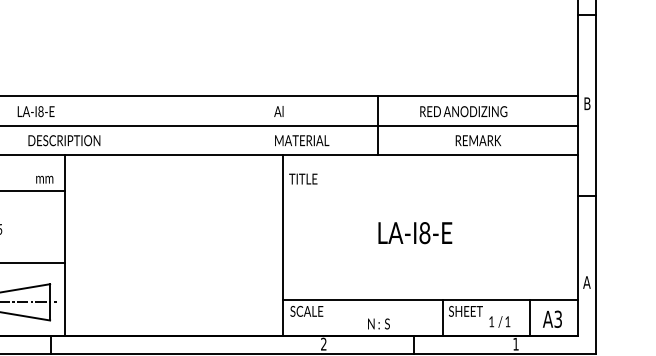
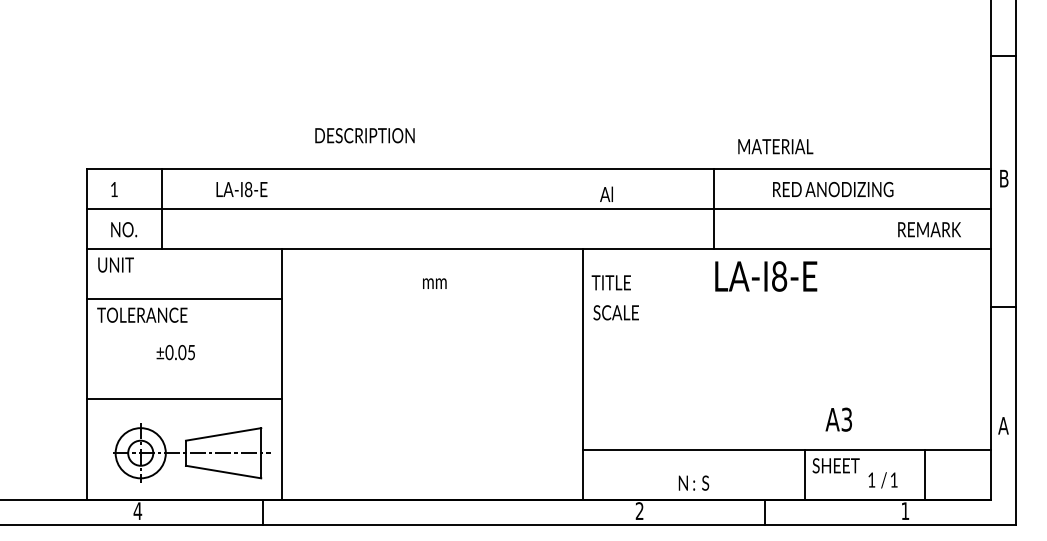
text: (278, 110) -> (606, 193), moved
text: (64, 140) -> (364, 135), moved
text: (301, 140) -> (775, 146), moved
text: (478, 140) -> (929, 229), moved
text: (44, 179) -> (434, 283), moved
text: (415, 233) -> (766, 276), moved
text: (306, 311) -> (615, 312), moved
text: (552, 319) -> (838, 419), moved
text: (378, 323) -> (693, 482), moved

